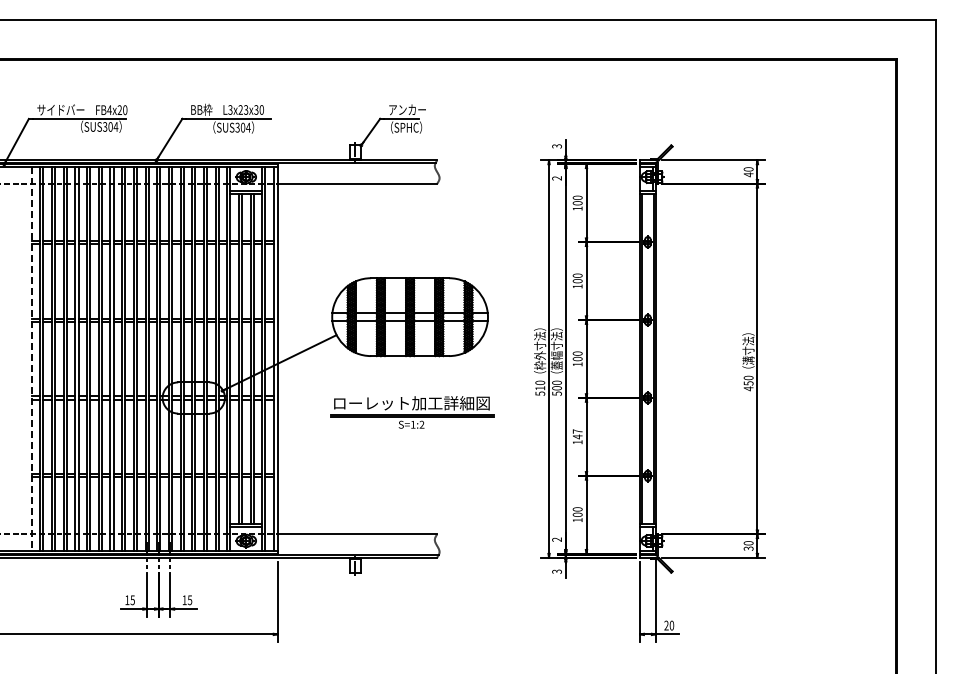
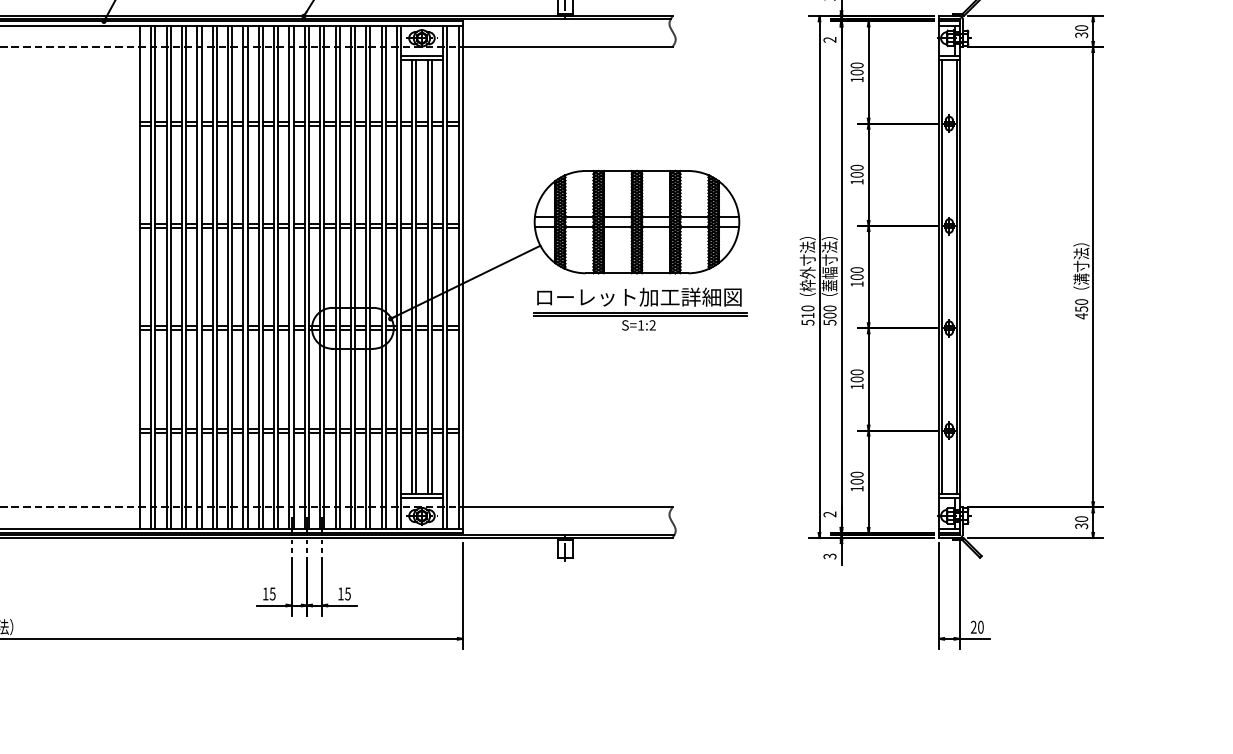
text: (748, 174) -> (1081, 34), 40 -> 30
line: (31, 359) -> (139, 277), dashed -> solid
part: (412, 412) -> (640, 309), moved
text: (577, 434) -> (856, 376), 147 -> 100

